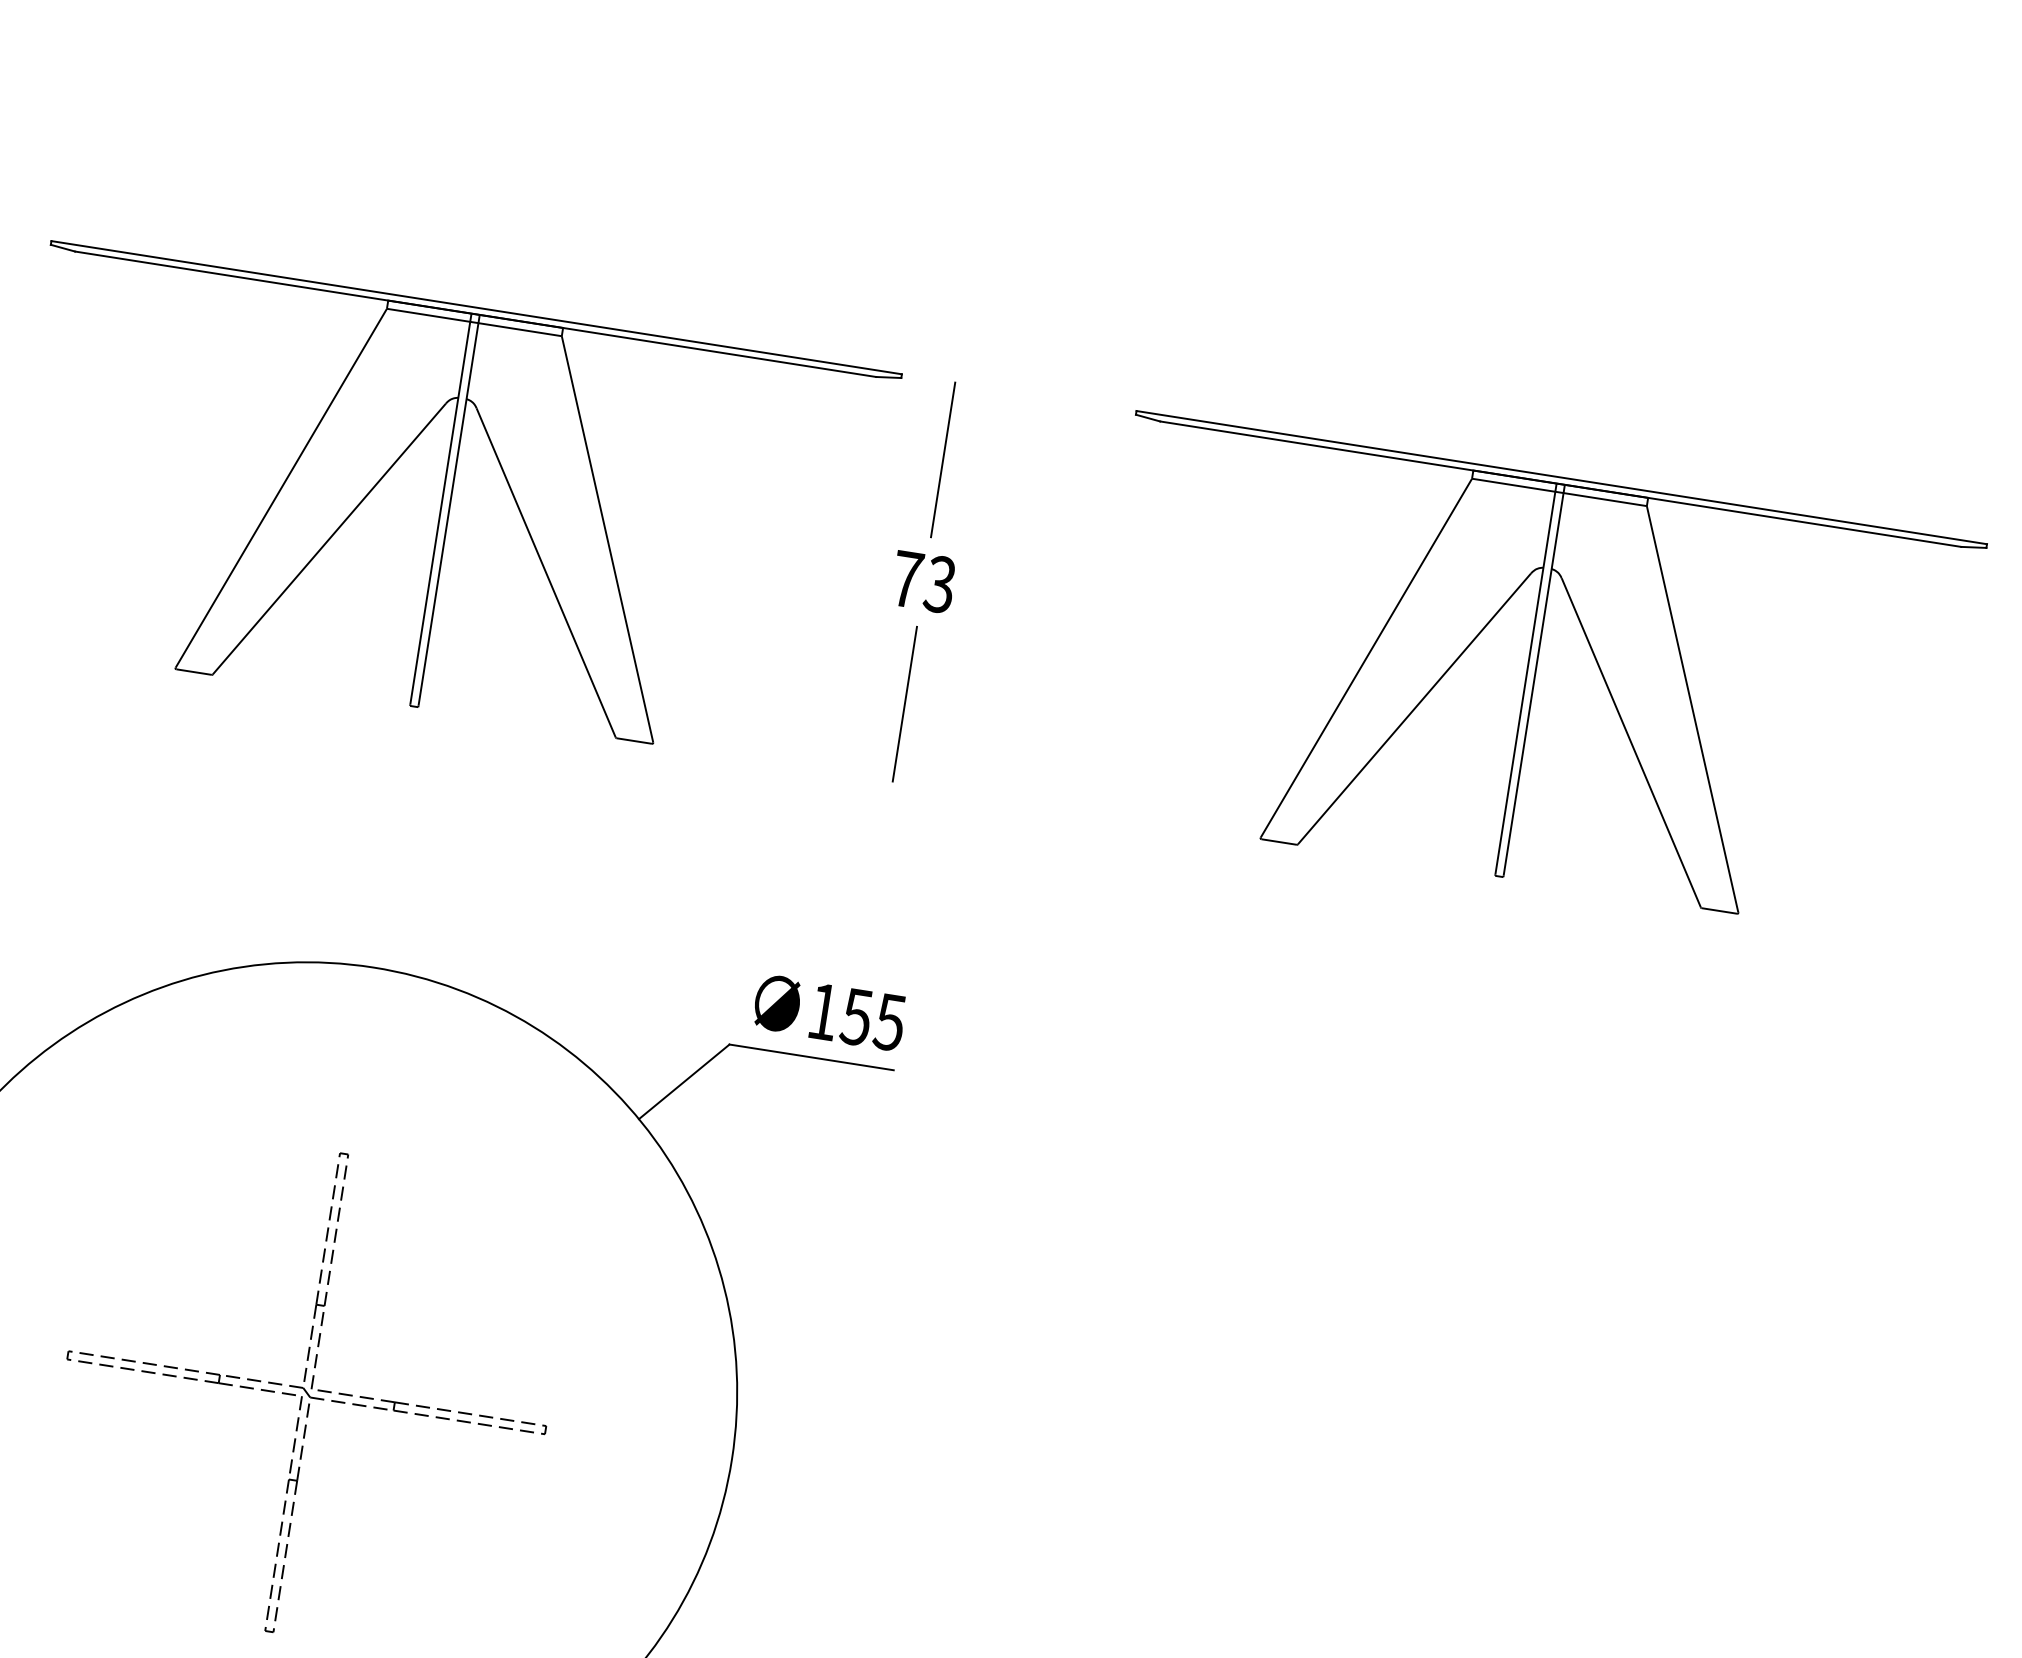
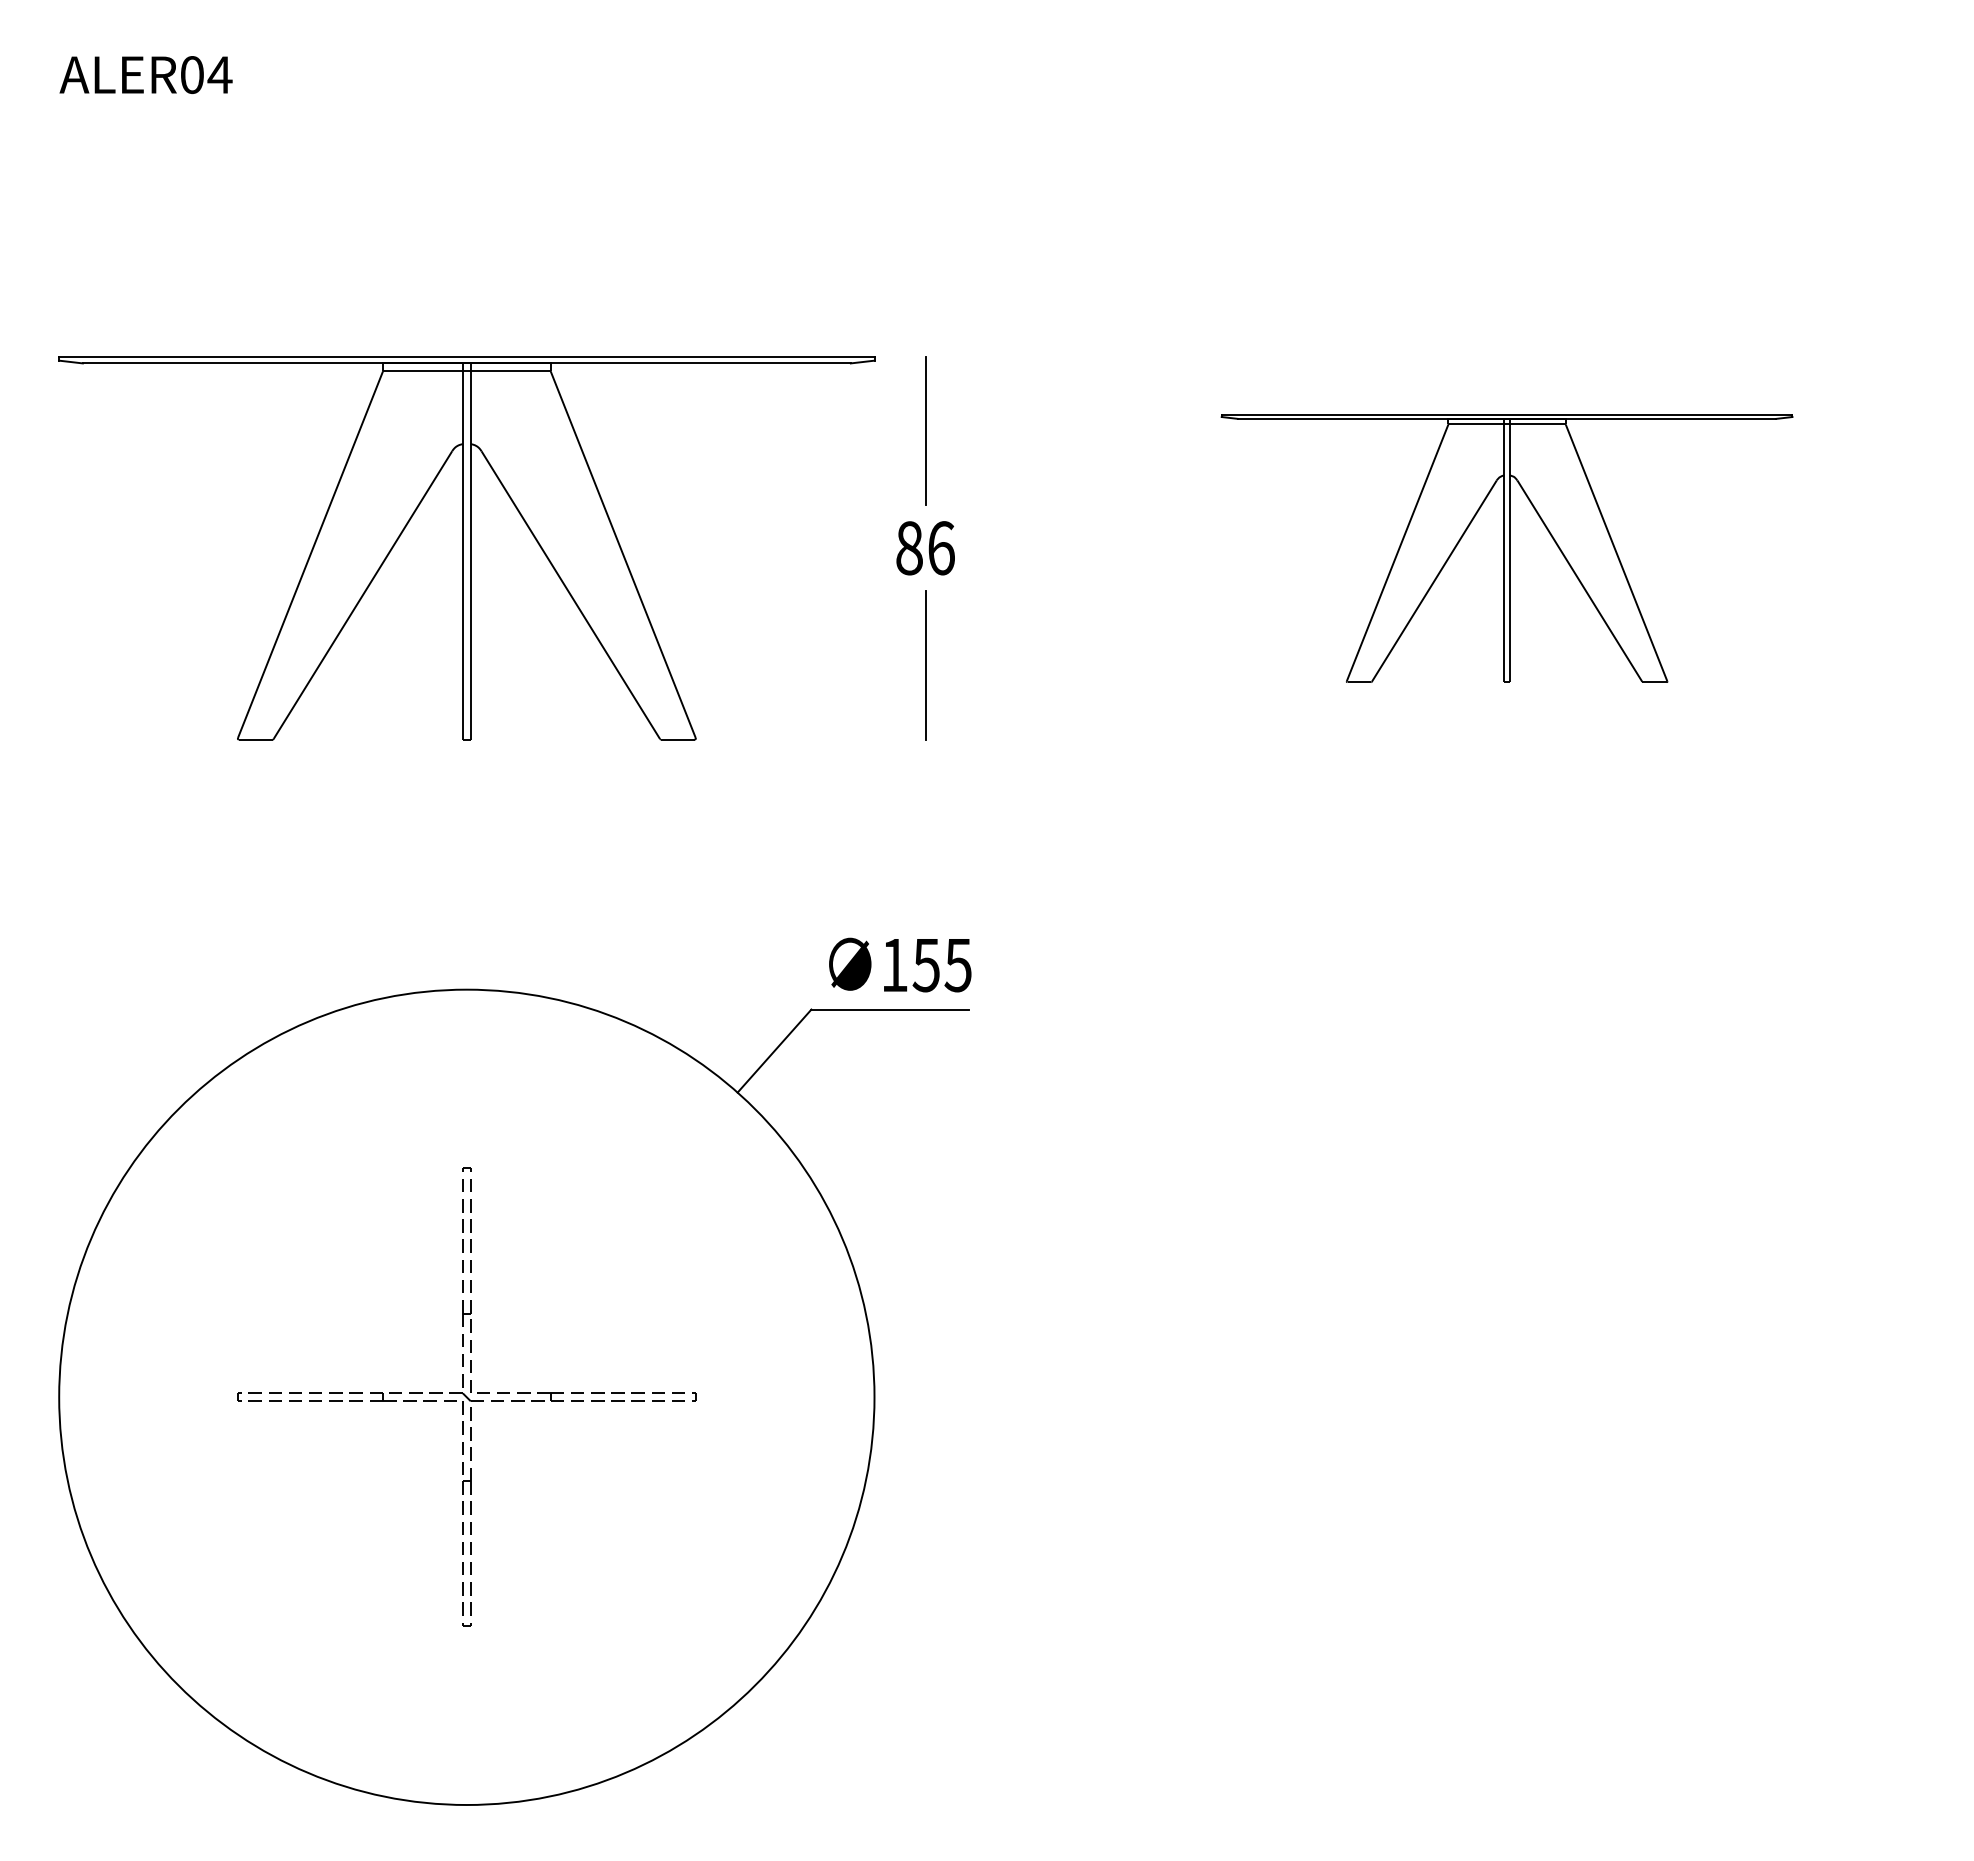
text: (923, 582) -> (925, 548), 73 -> 86
part: (1529, 677) -> (1506, 548), size x0.7

